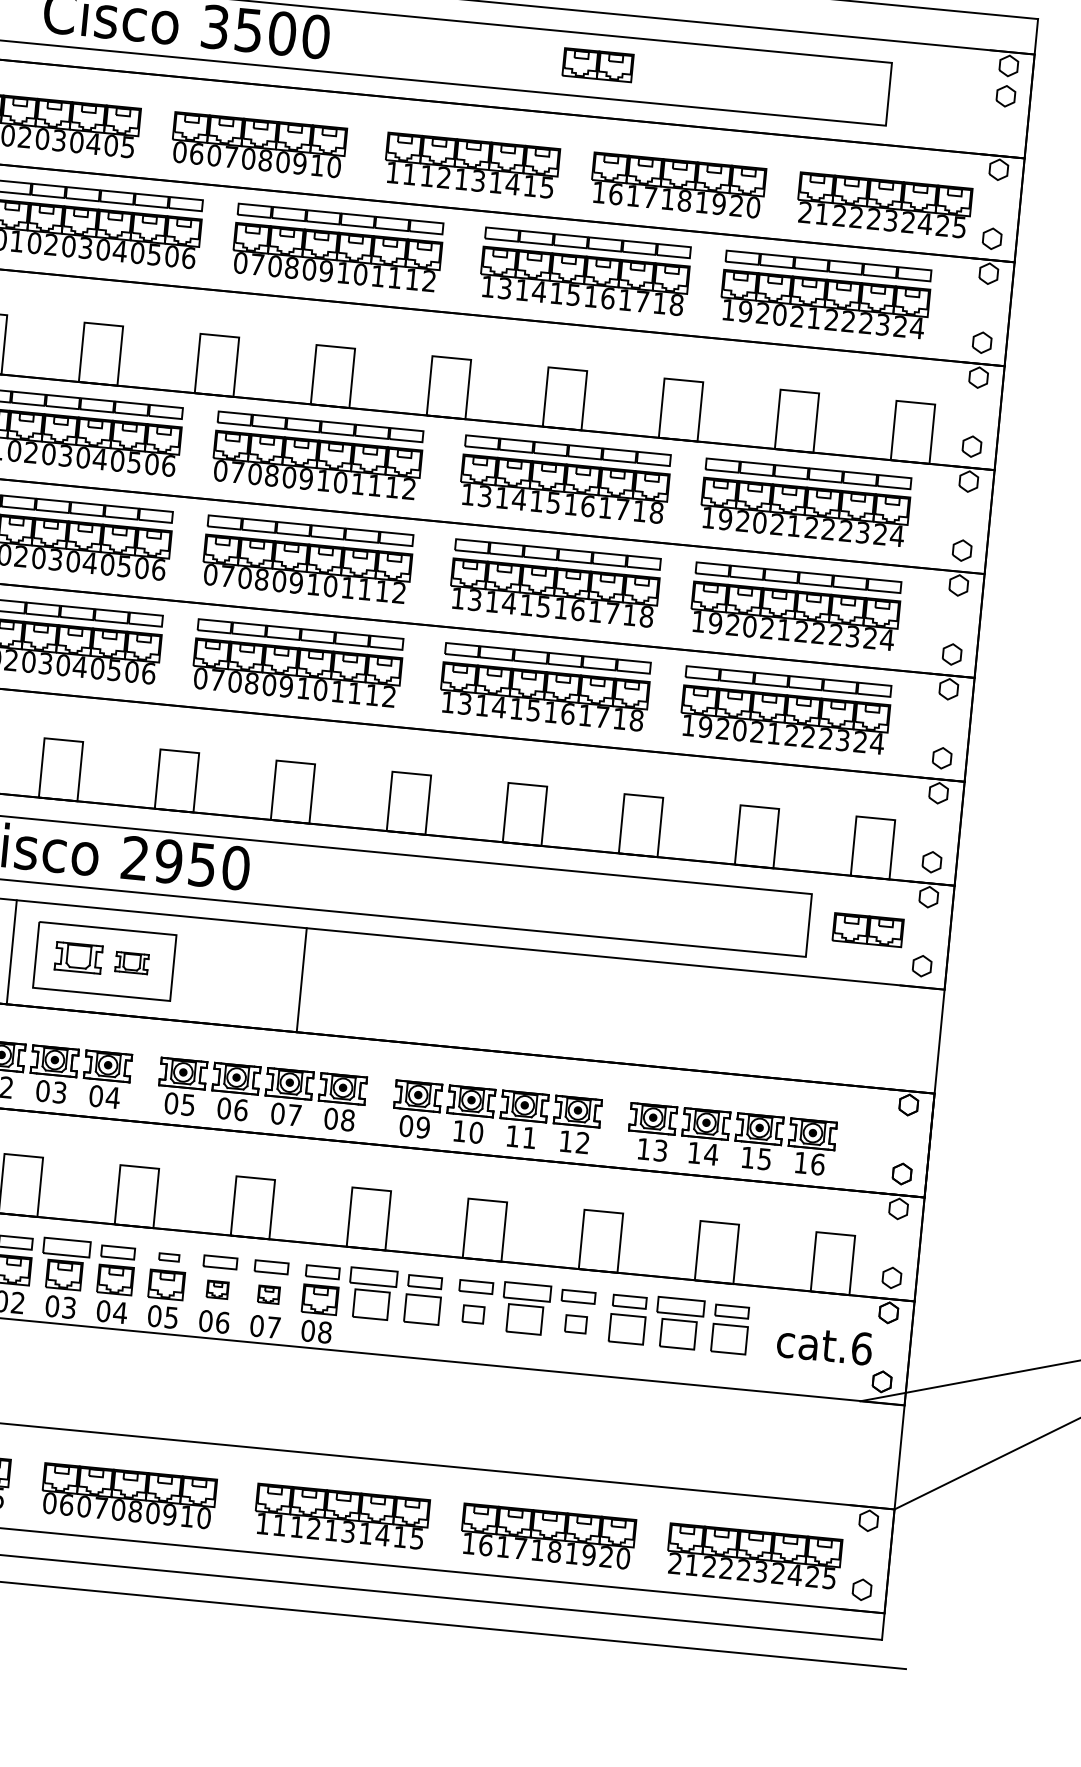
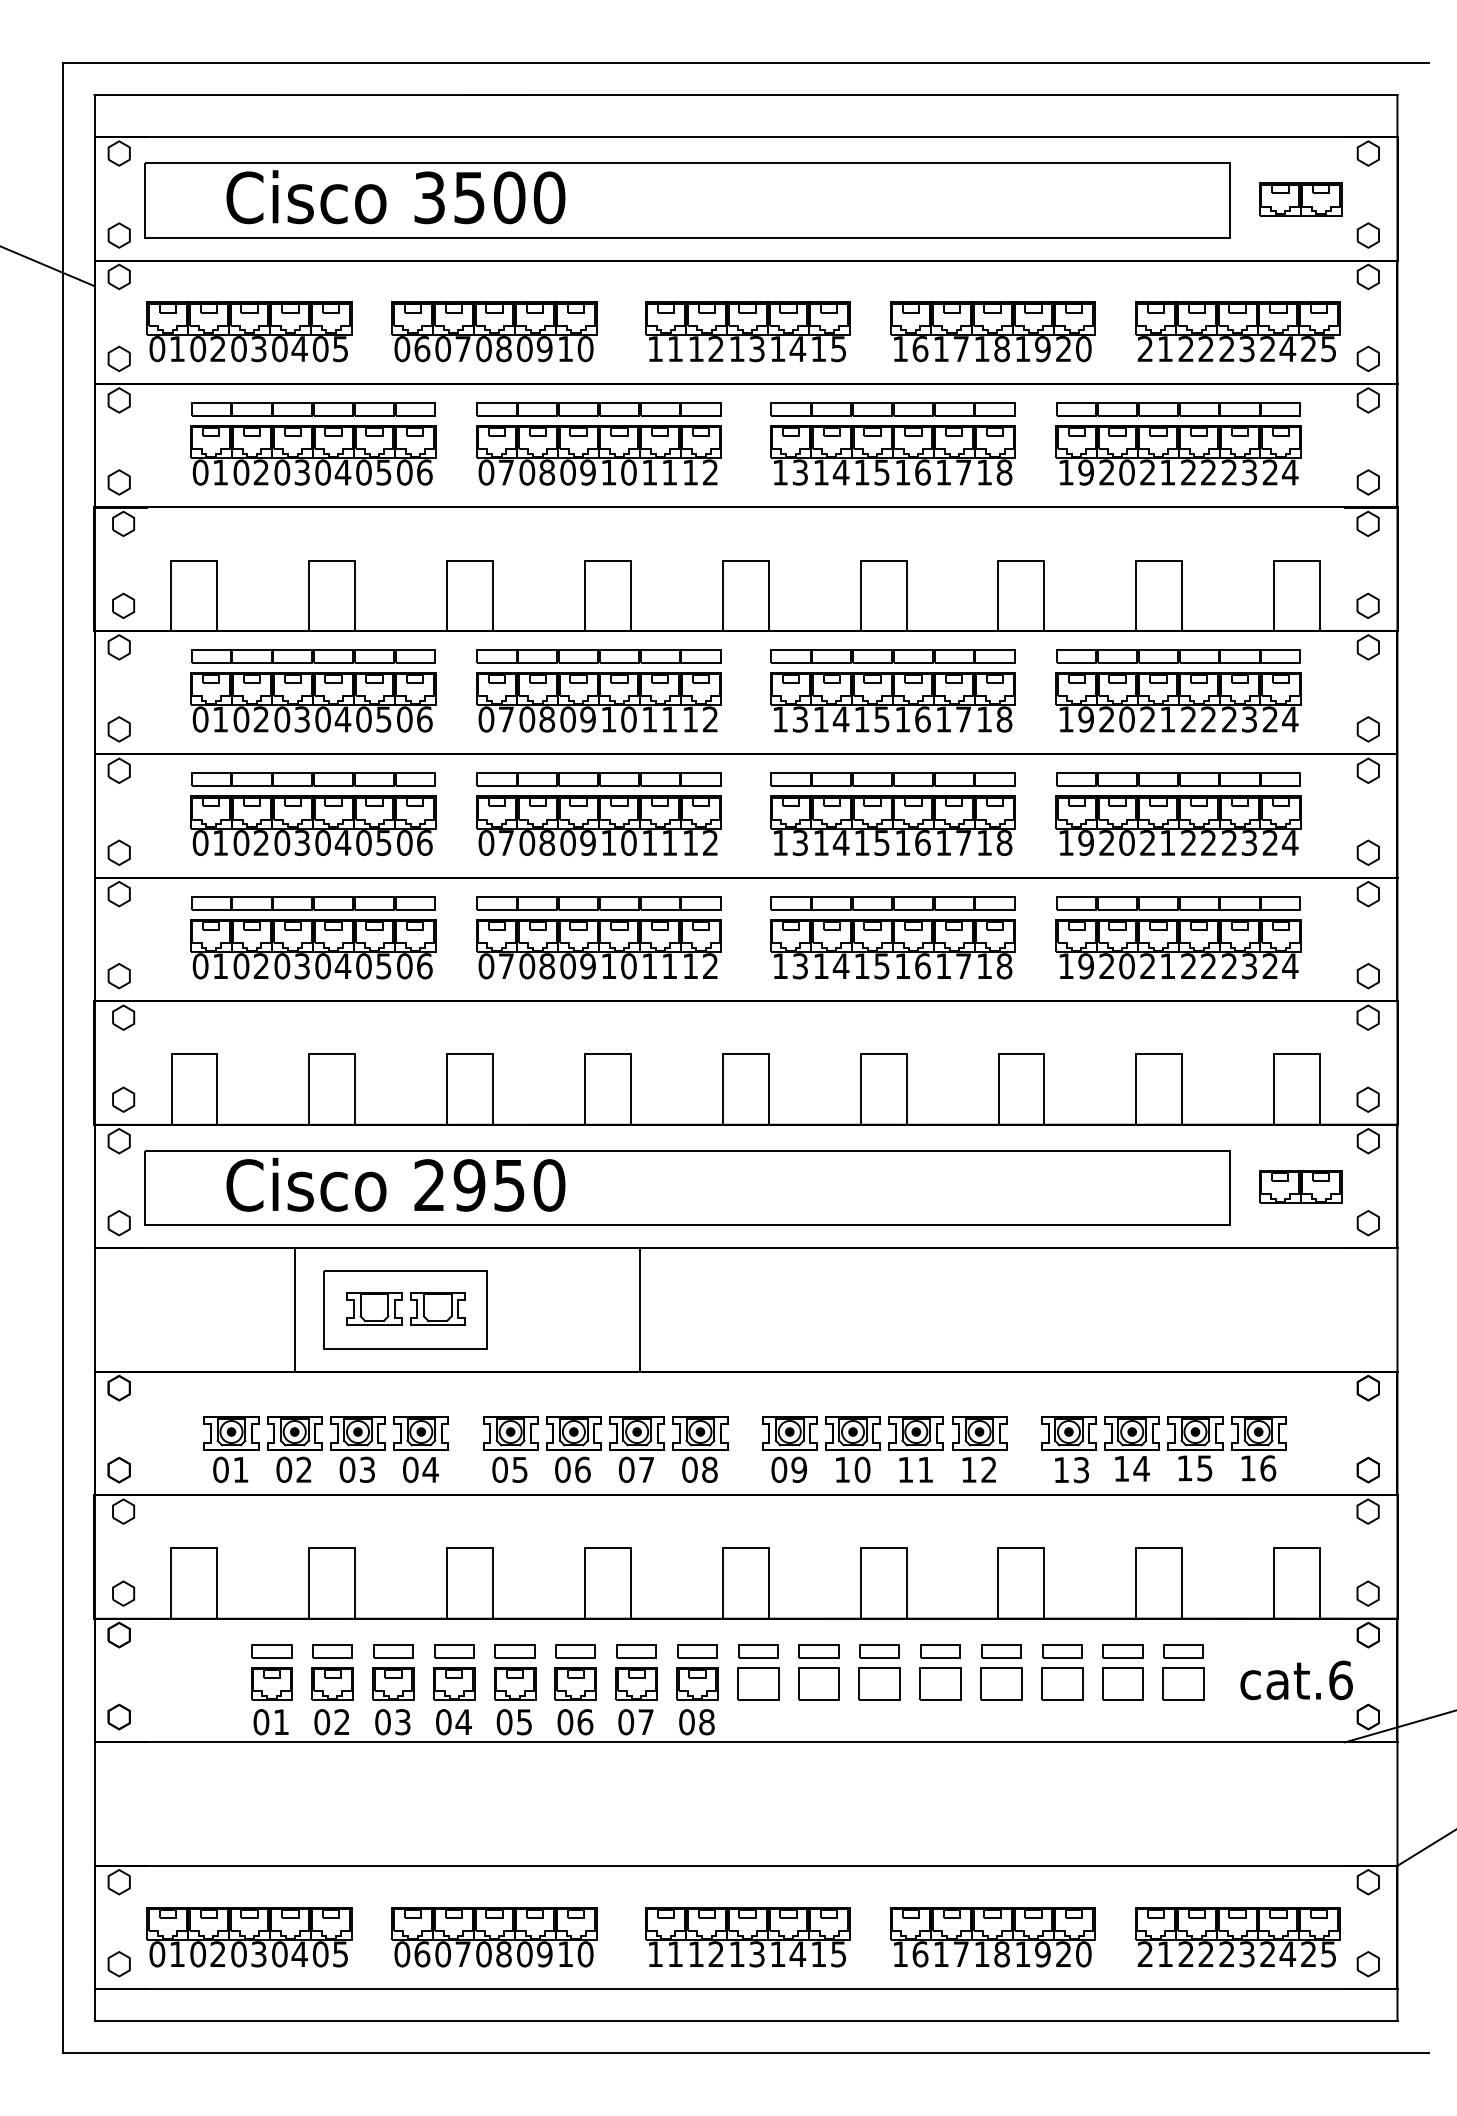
part: (597, 65) -> (1300, 199), moved
part: (1005, 96) -> (1367, 235), moved
part: (131, 962) -> (437, 1308), size x1.43
part: (66, 1247) -> (393, 1651), size x0.71
part: (168, 1257) -> (514, 1651), size x1.67
part: (374, 1277) -> (758, 1651), size x0.71
part: (217, 1289) -> (575, 1683), size x1.67
part: (527, 1291) -> (940, 1651), size x0.71
part: (268, 1294) -> (636, 1683), size x1.67
part: (680, 1306) -> (1122, 1651), size x0.71
part: (473, 1313) -> (879, 1683), size x1.67
part: (576, 1323) -> (1001, 1683), size x1.67

